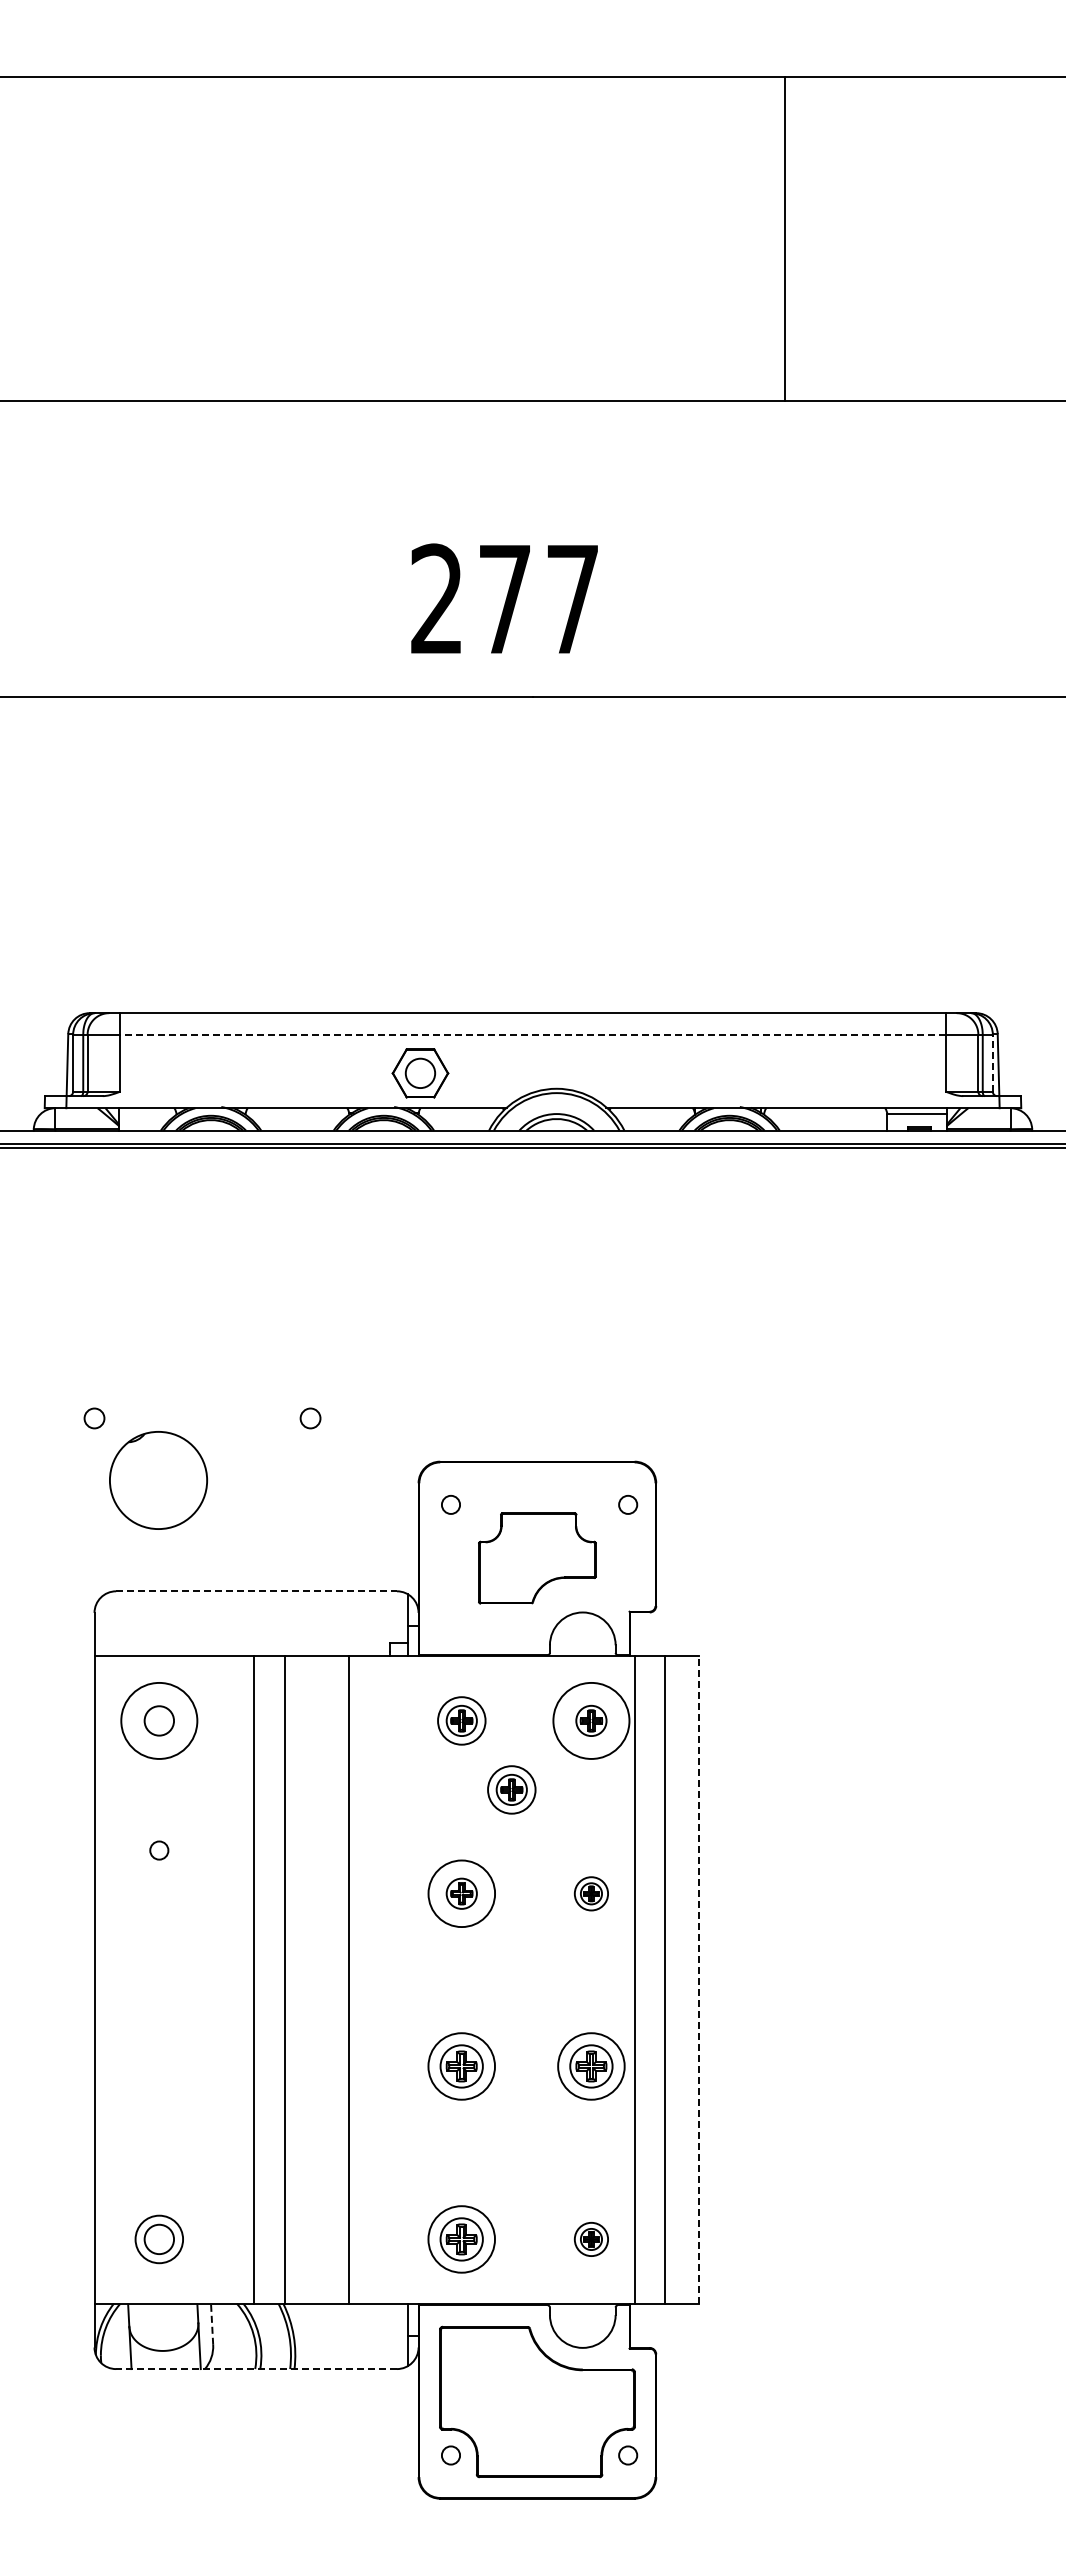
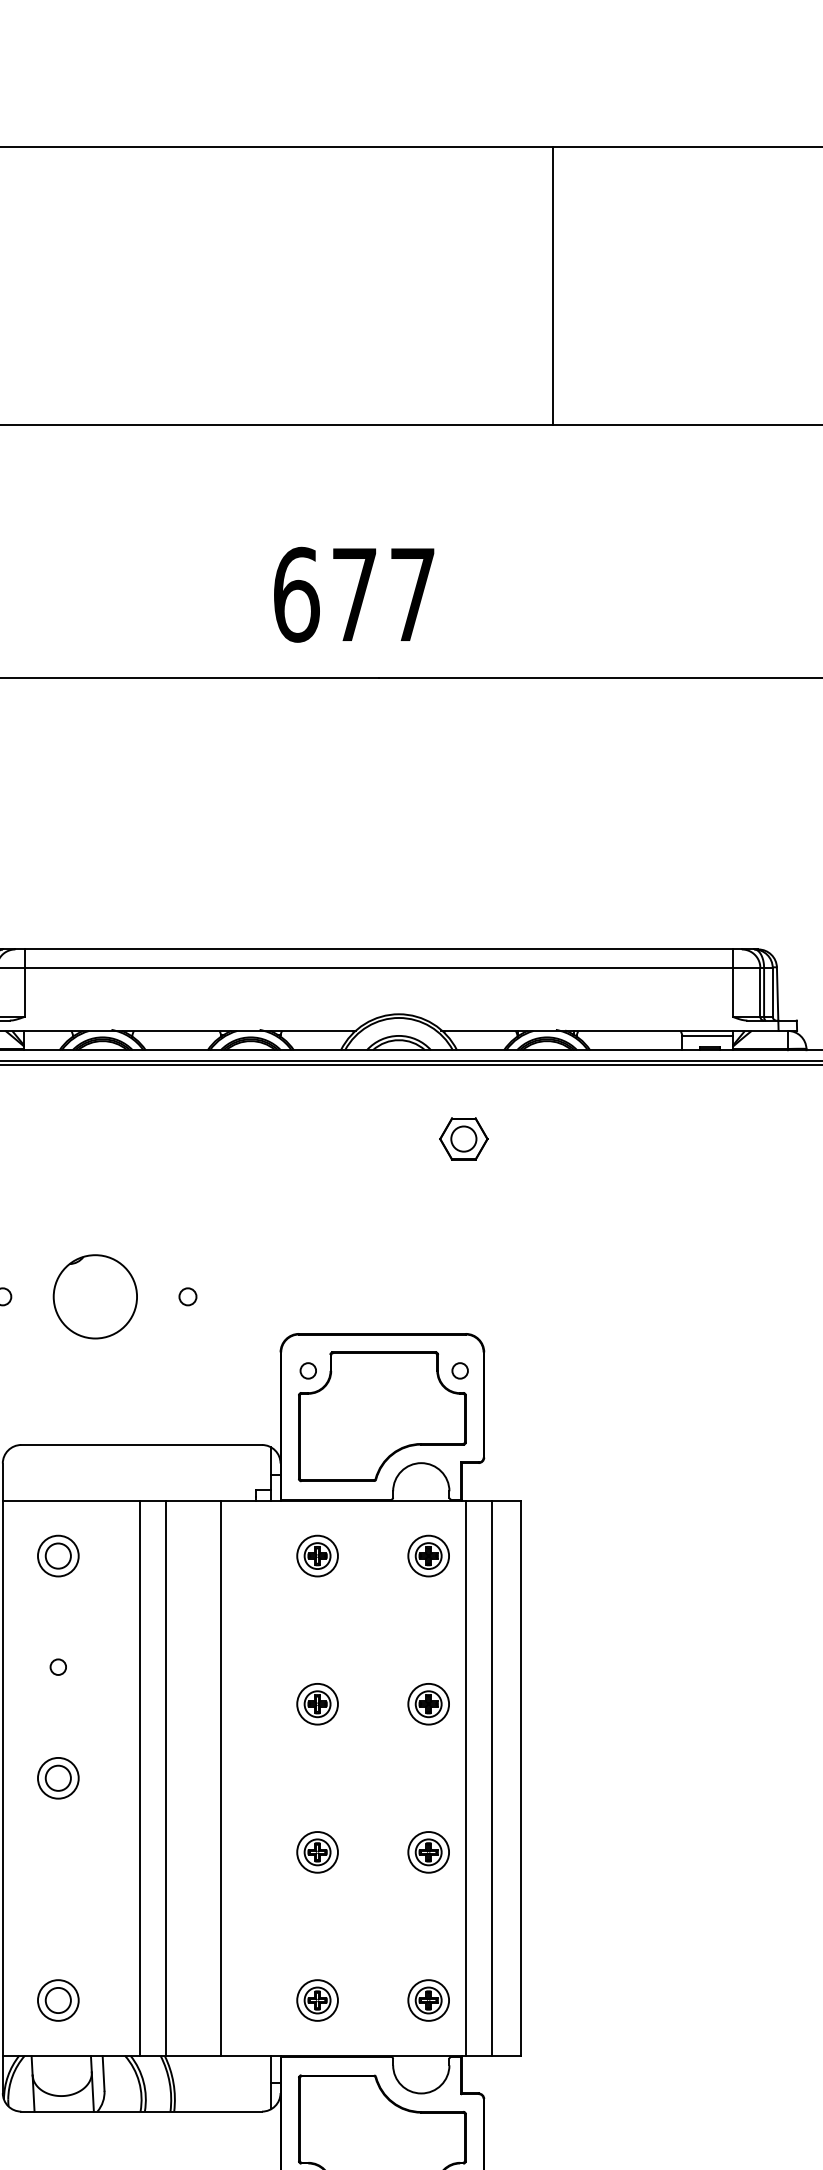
line: (784, 239) -> (552, 286), moved
text: (437, 599) -> (296, 594), 277 -> 677
line: (532, 1034) -> (378, 967), dashed -> solid
line: (992, 1063) -> (772, 992), dashed -> solid
part: (420, 1073) -> (463, 1139), moved
part: (158, 1480) -> (95, 1296), moved
part: (537, 1558) -> (382, 1416), size x1.67
line: (257, 1591) -> (142, 1445), dashed -> solid
circle: (159, 1720) -> (58, 1555), size x0.62
circle: (591, 1720) -> (428, 1555), size x0.62
part: (511, 1789) -> (360, 1614), removed
circle: (461, 1893) -> (317, 1703), size x0.71
part: (591, 1893) -> (428, 1703), size x1.43
part: (158, 1979) -> (57, 1777), added
line: (699, 1979) -> (521, 1777), dashed -> solid
part: (461, 2066) -> (317, 1852), size x0.71
part: (591, 2066) -> (428, 1852), size x0.71
part: (461, 2239) -> (317, 2000), size x0.71
part: (591, 2239) -> (428, 2000), size x1.43
line: (212, 2324) -> (103, 2073), dashed -> solid
line: (256, 2369) -> (141, 2111), dashed -> solid

